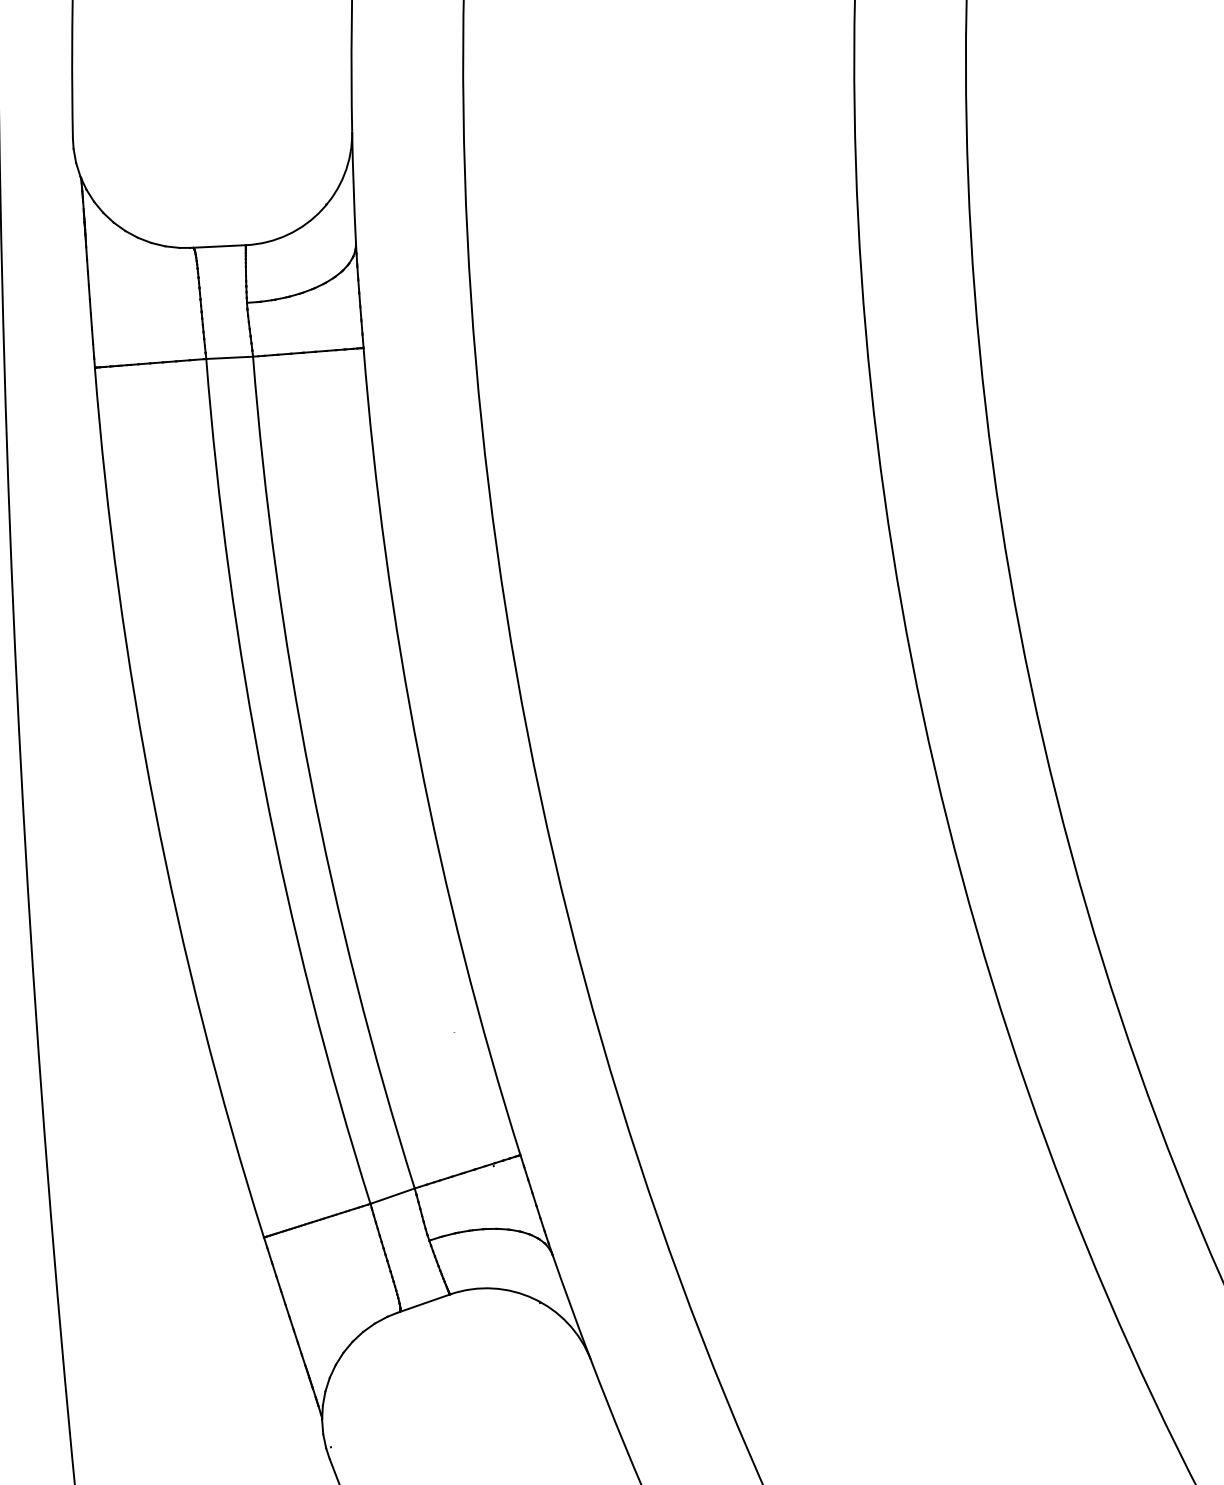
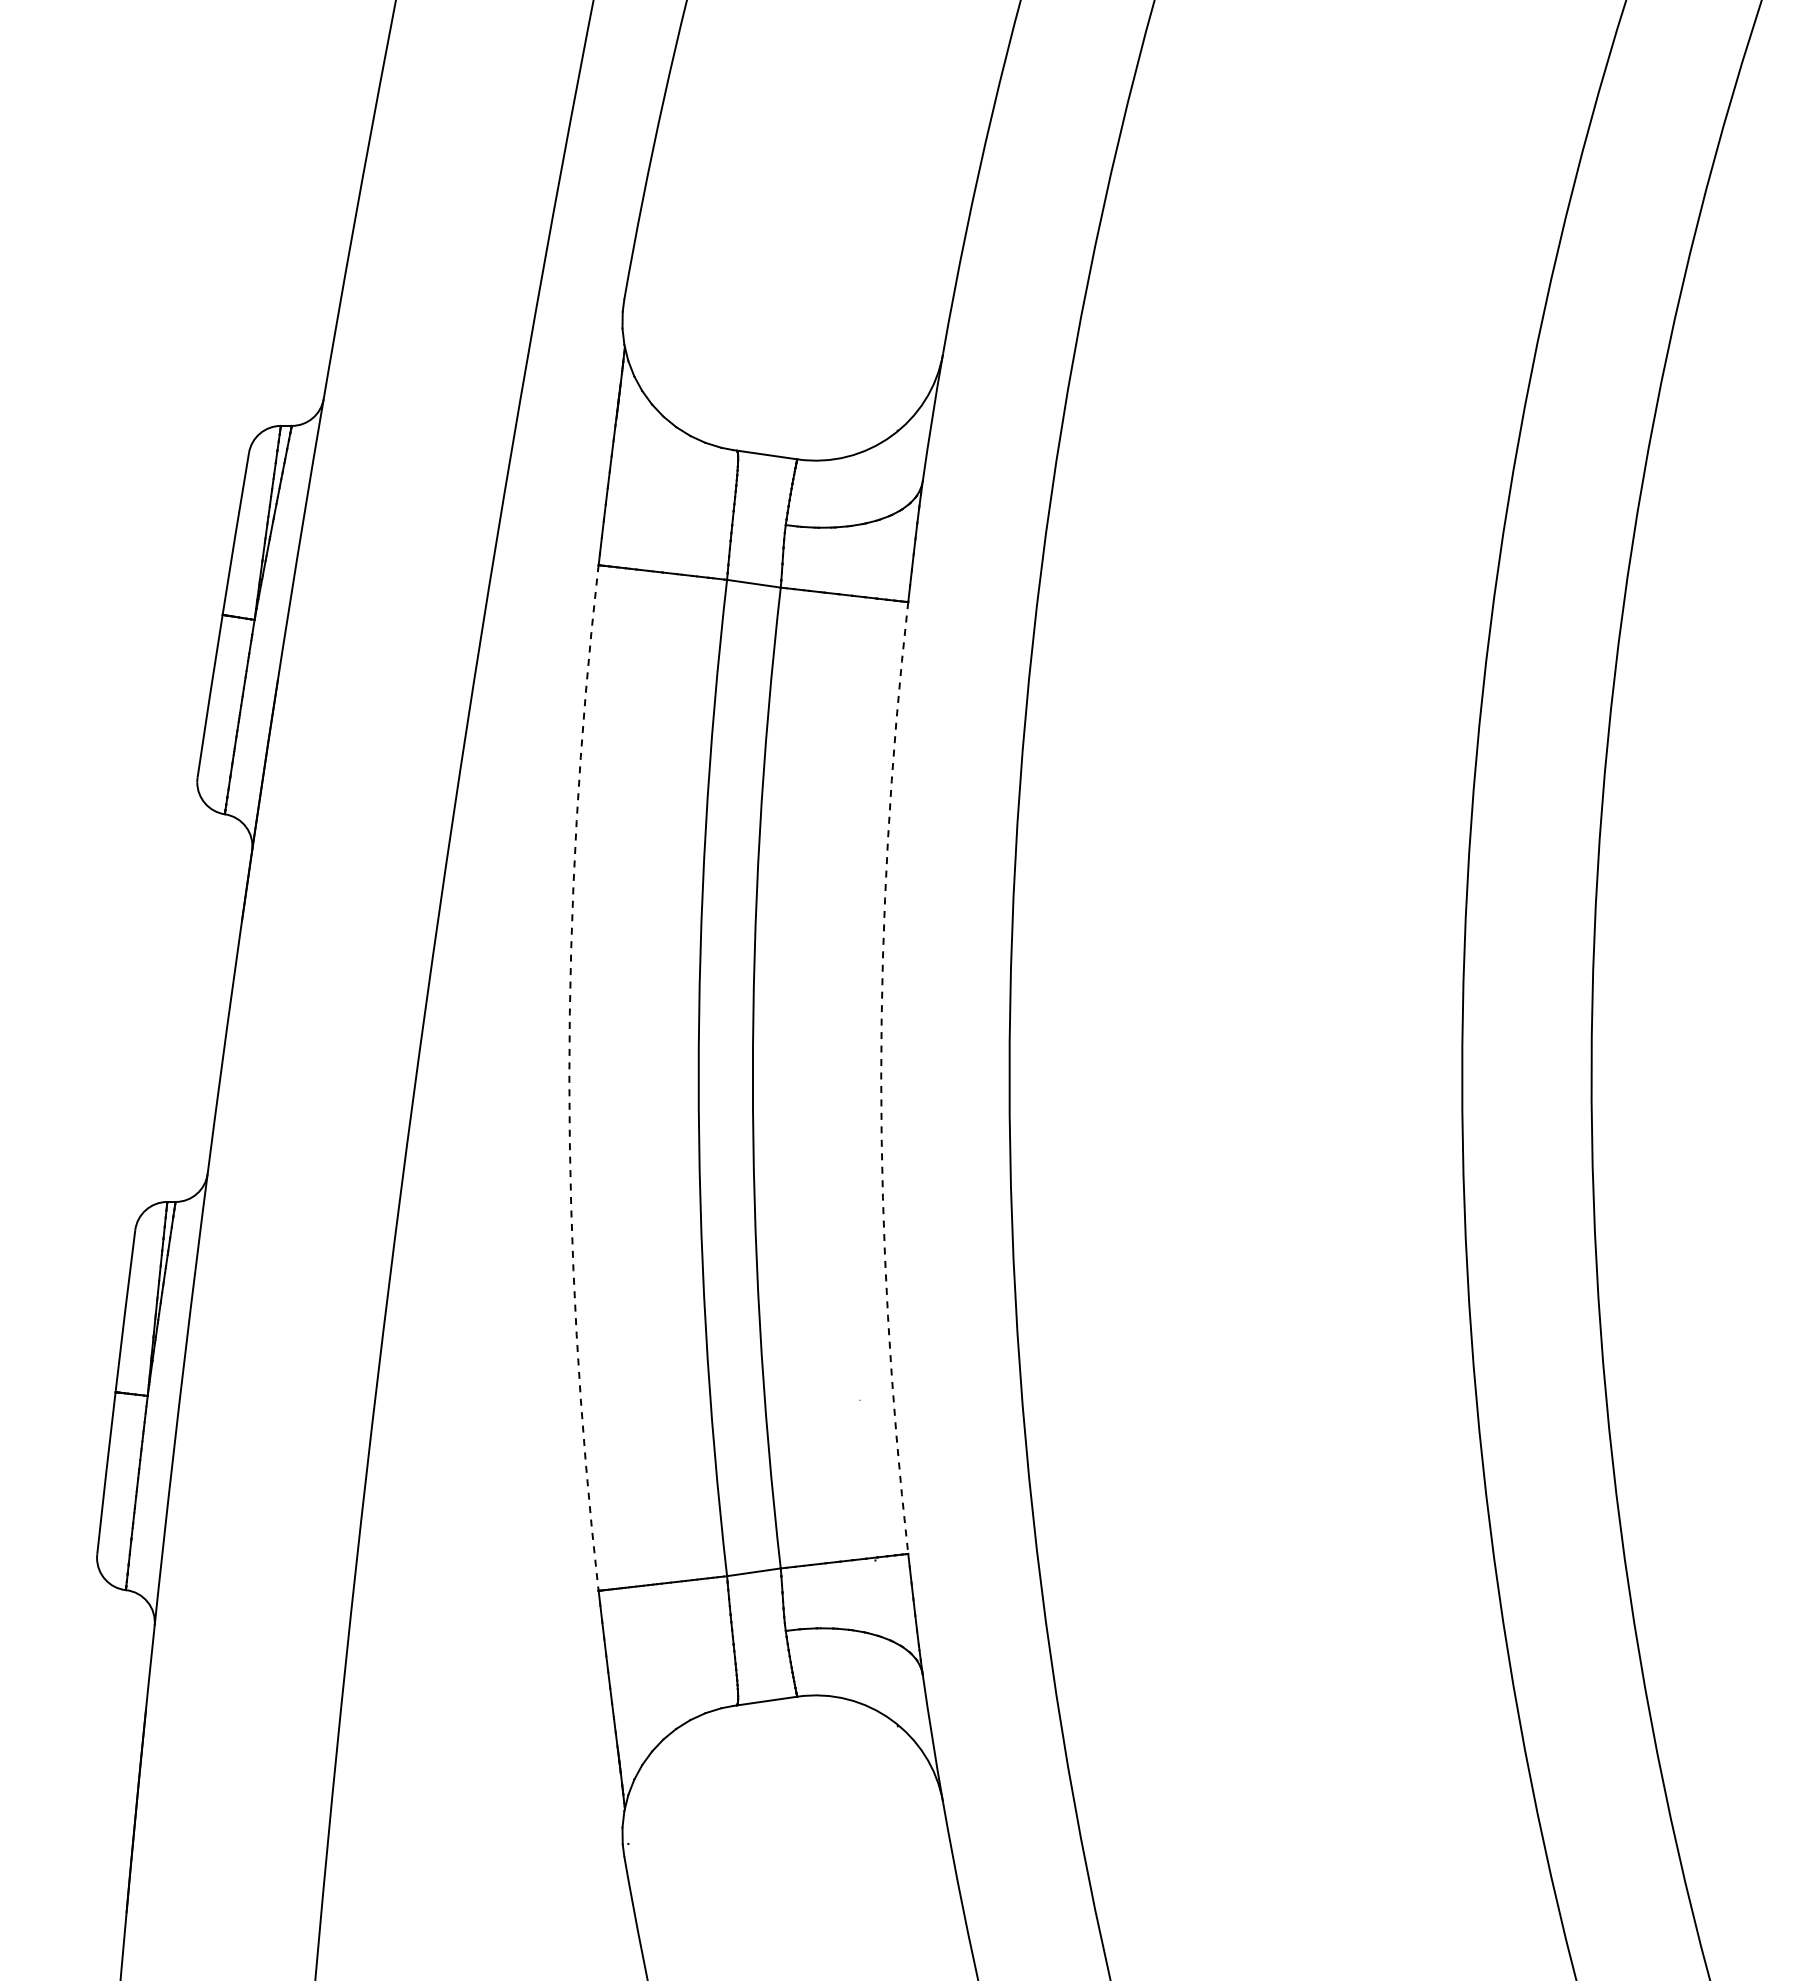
arc: (419, 756) -> (881, 1078), solid -> dashed
arc: (154, 807) -> (569, 1078), solid -> dashed

